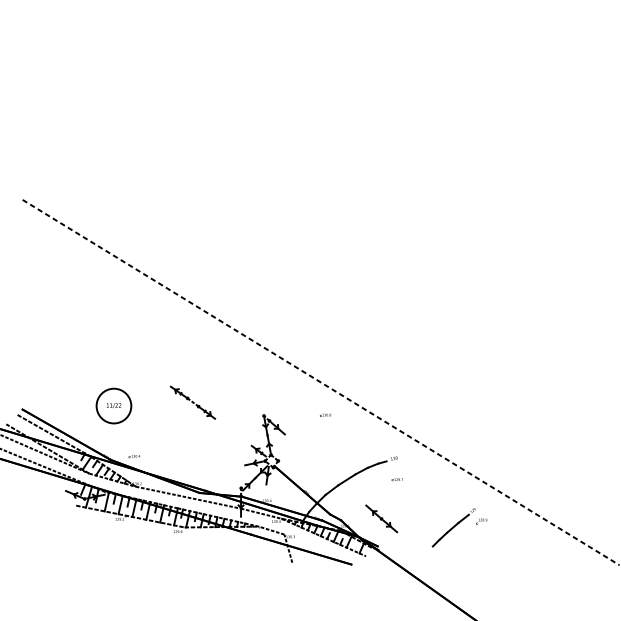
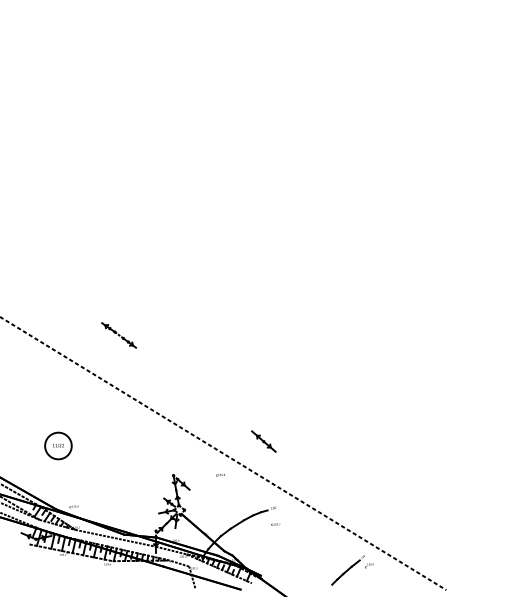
part: (193, 402) -> (119, 335), moved
part: (114, 405) -> (58, 445), moved
part: (381, 518) -> (263, 441), moved
part: (459, 527) -> (352, 570), moved

